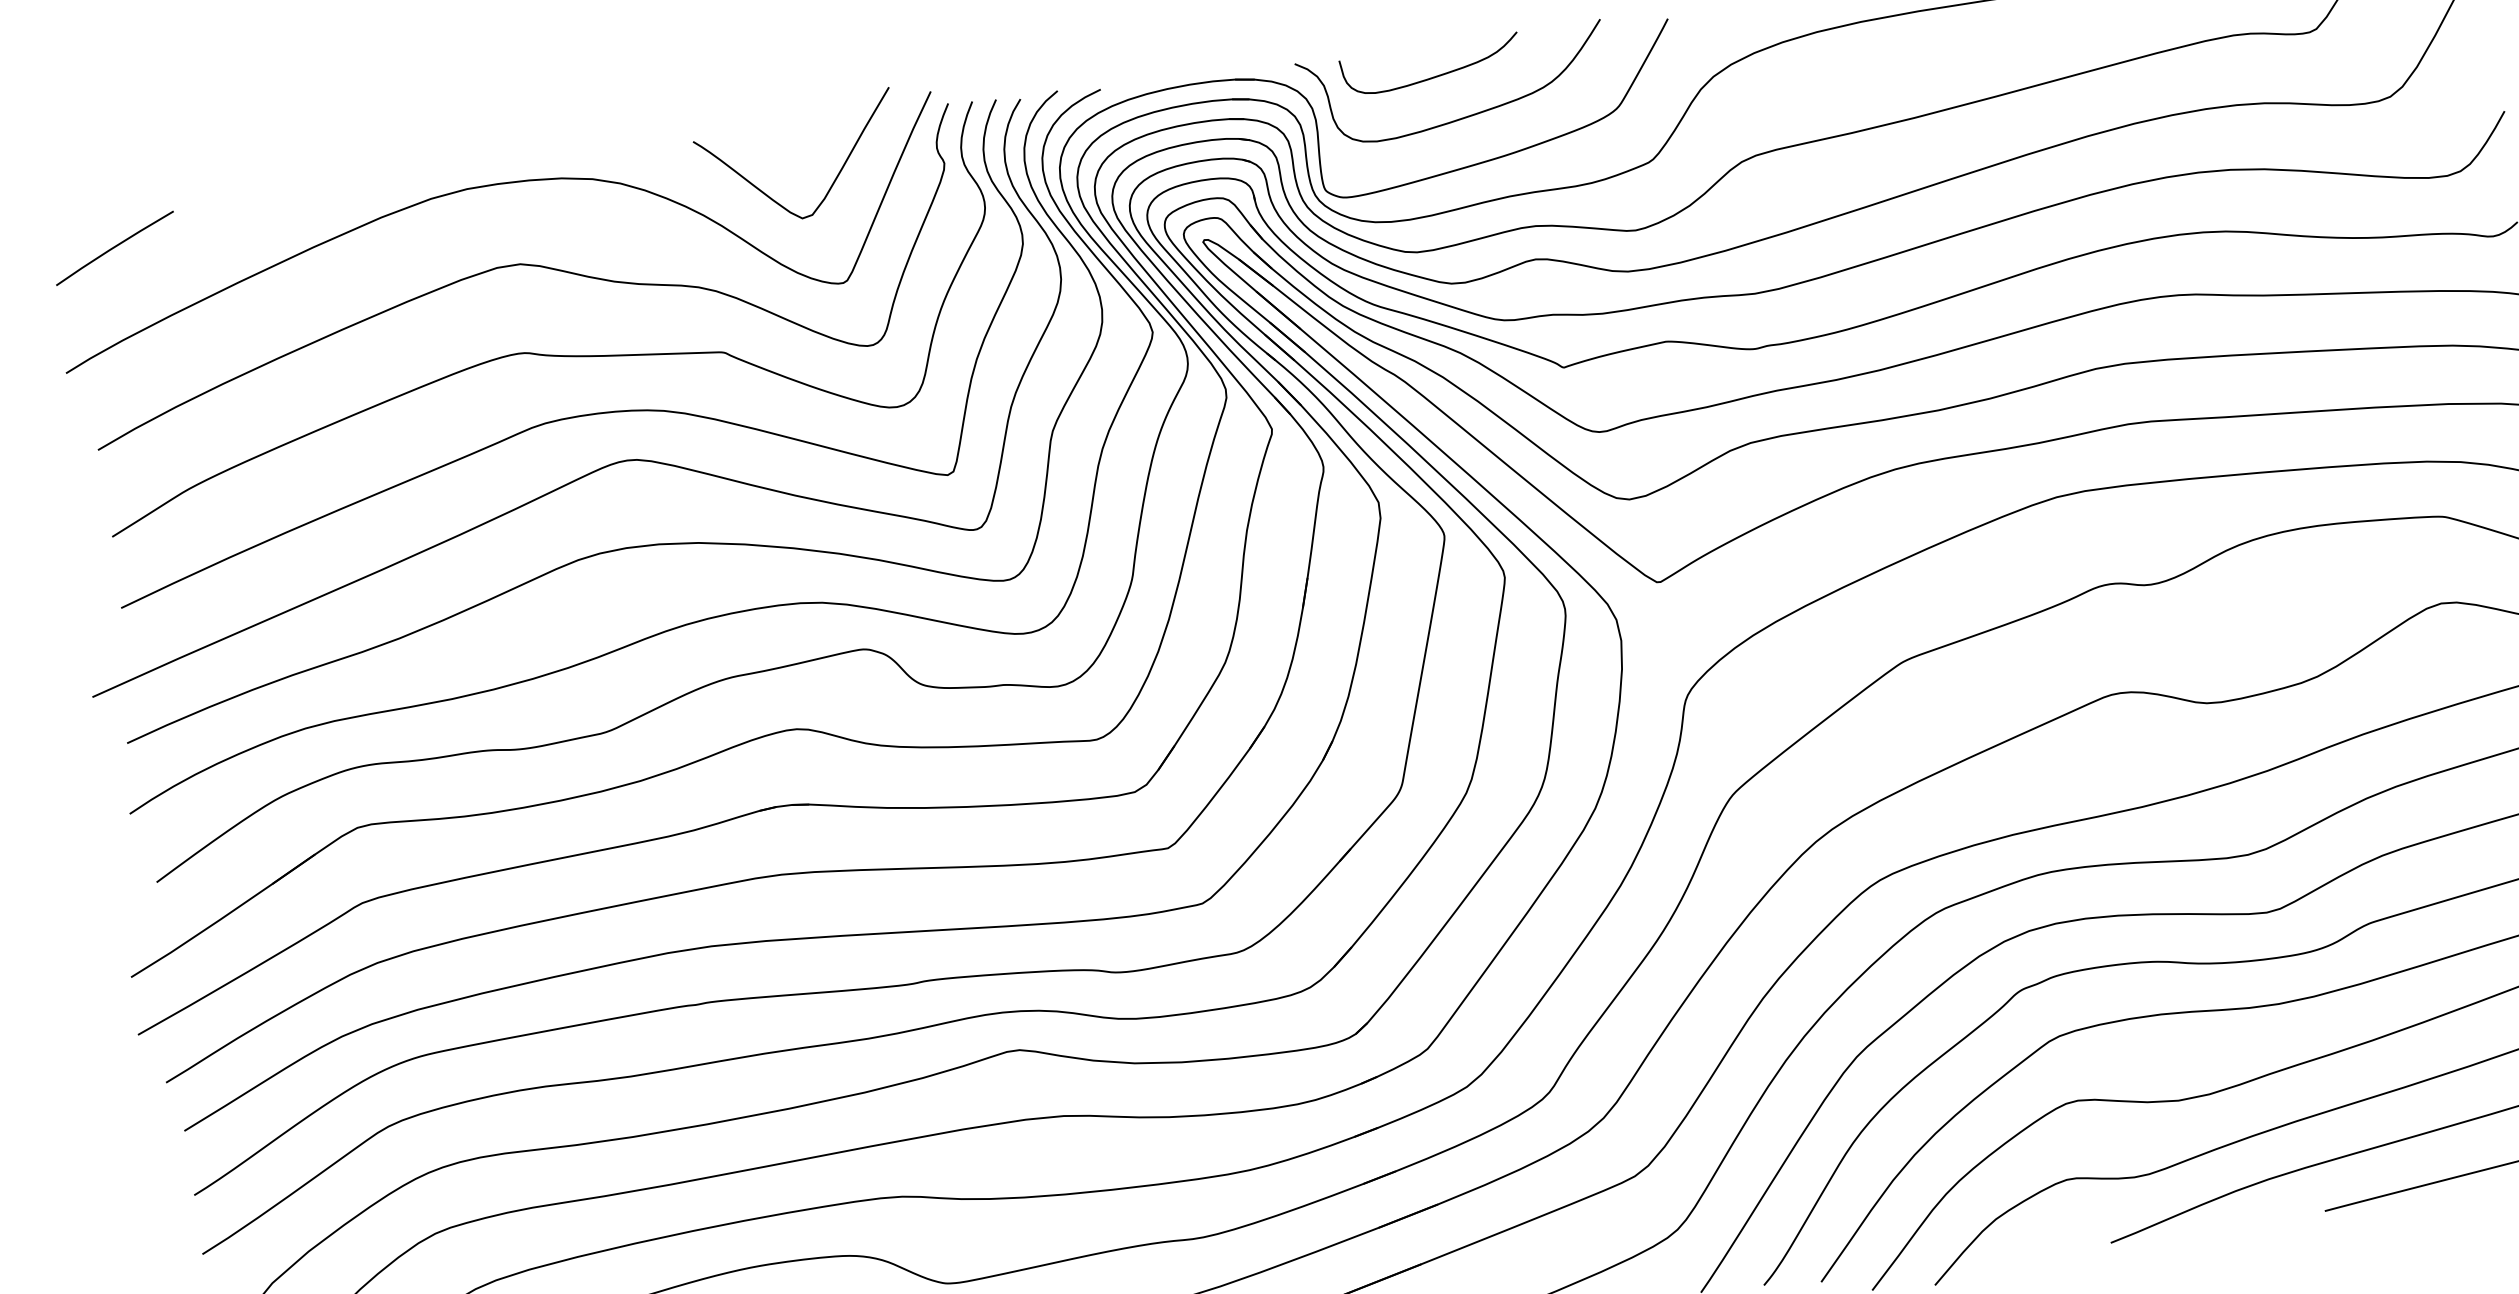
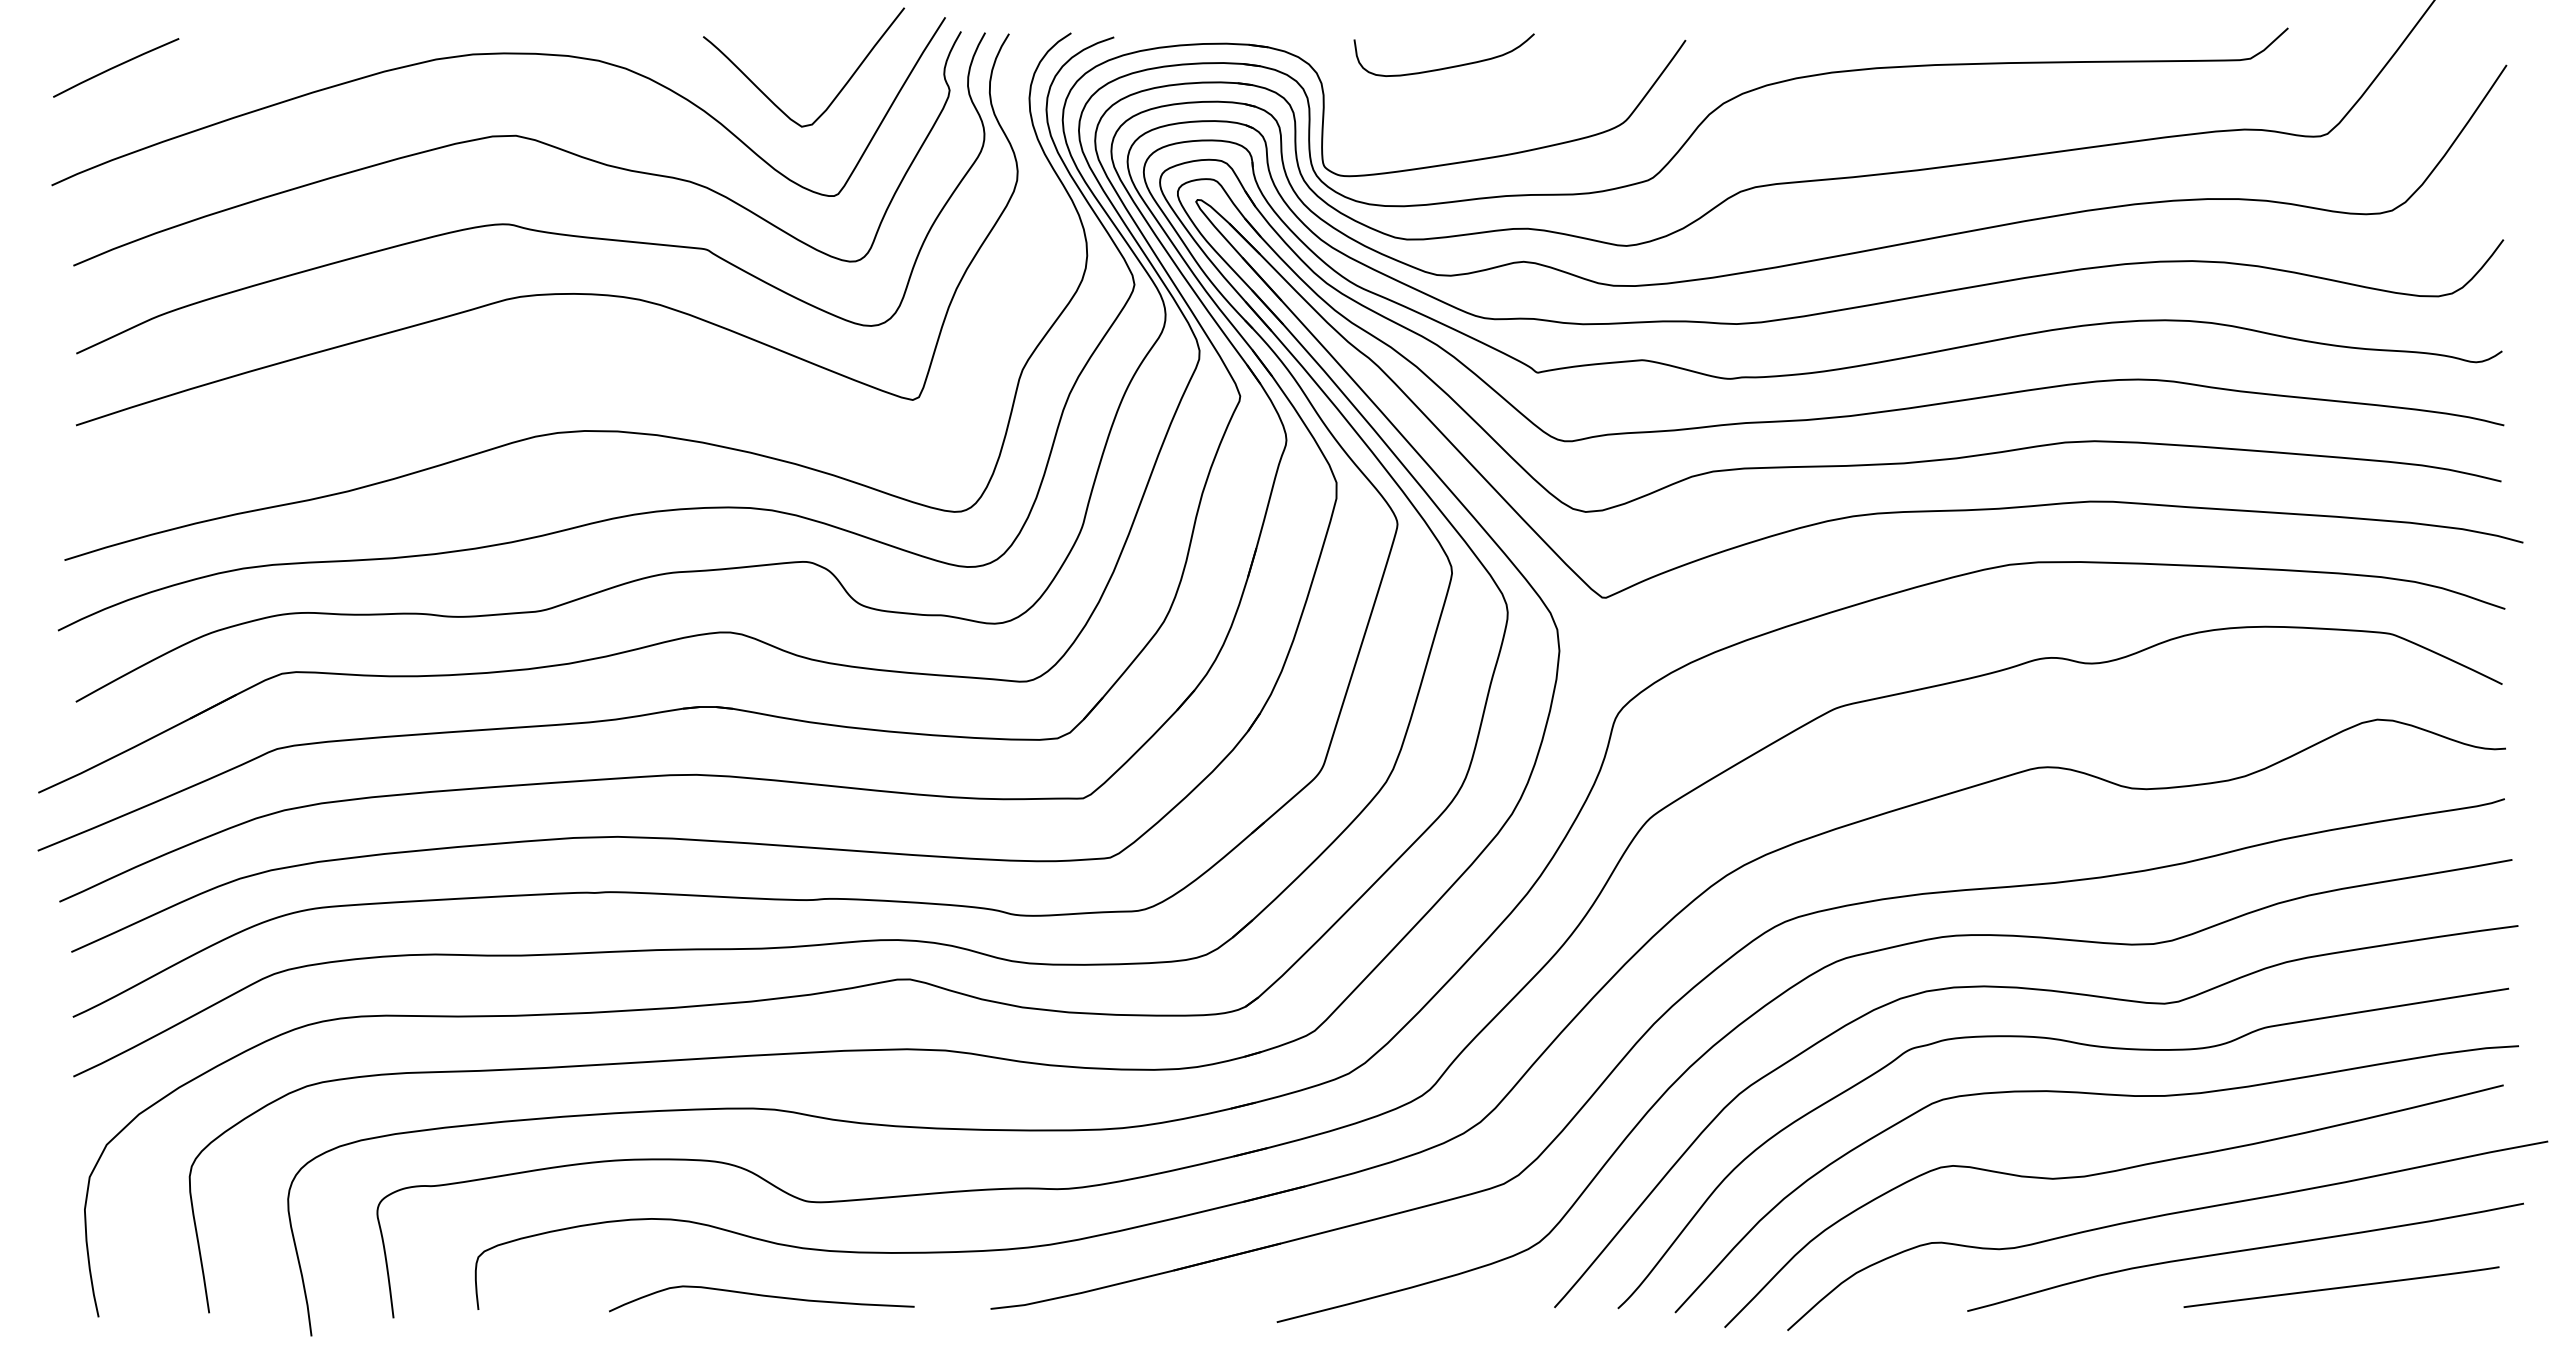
curve: (1461, 117) -> (1468, 111), removed
curve: (597, 468) -> (566, 348), removed

